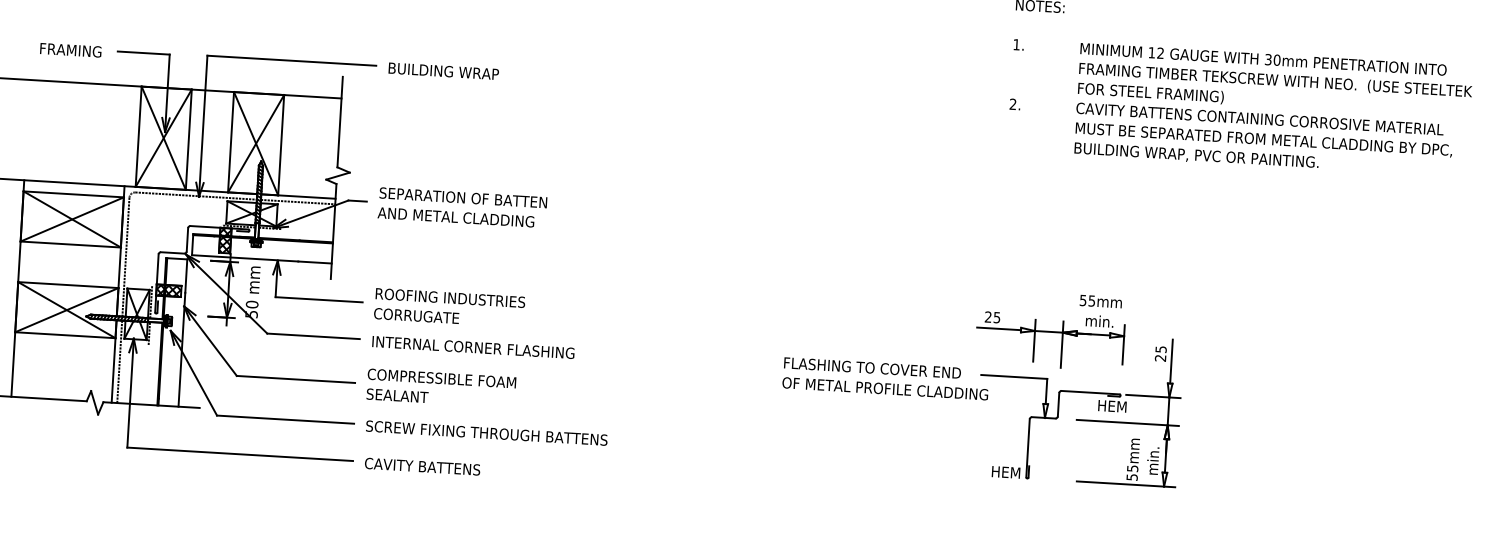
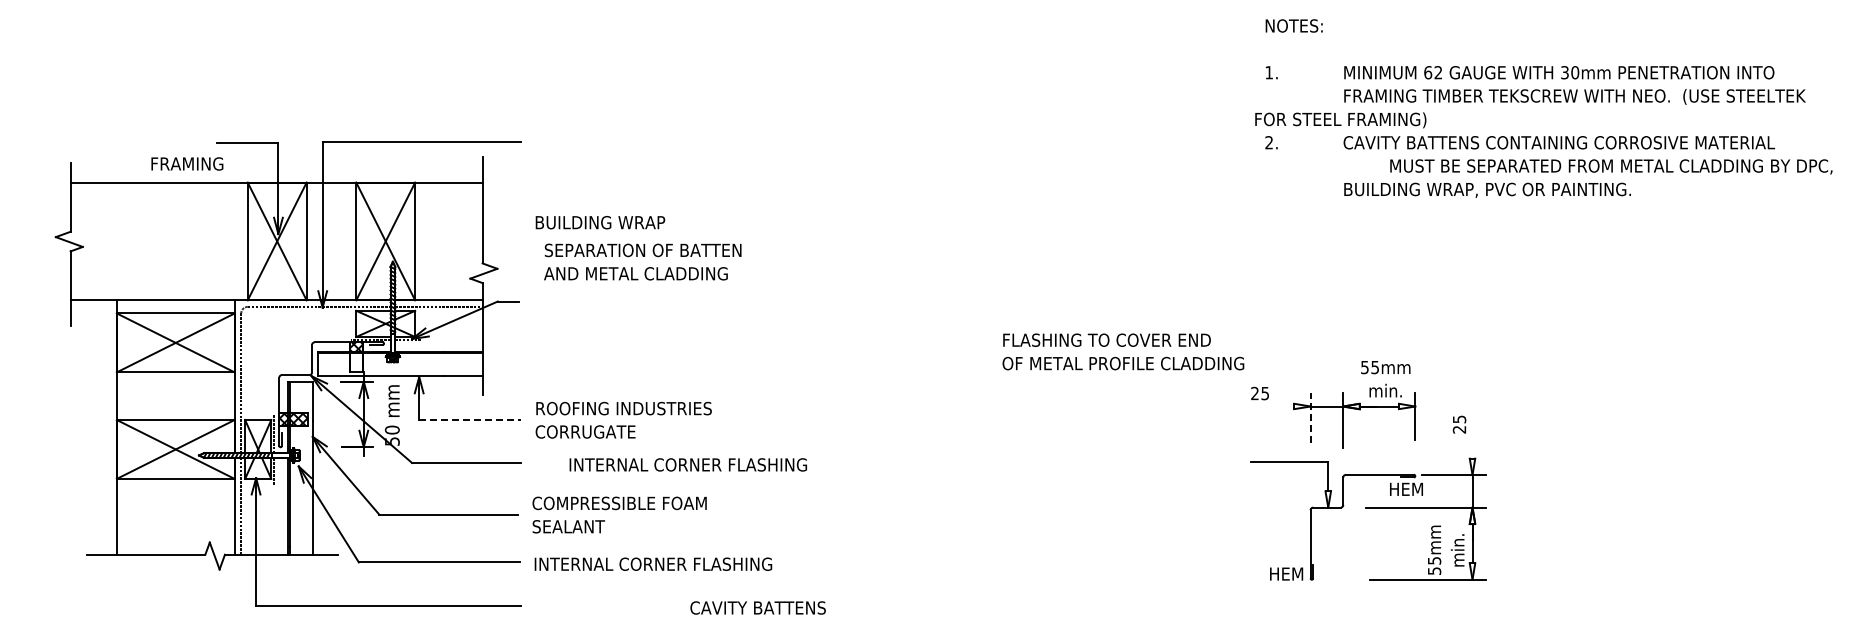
text: (70, 49) -> (187, 163), moved
text: (1152, 52) -> (1428, 72), 12 -> 62
text: (443, 71) -> (600, 222), moved
text: (1150, 93) -> (1340, 120), moved
text: (1264, 139) -> (1611, 166), moved
text: (462, 207) -> (642, 261), moved
hatch: (224, 244) -> (355, 361), removed
line: (319, 299) -> (470, 419), solid -> dashed
line: (999, 328) -> (1268, 406), removed
line: (1034, 340) -> (1310, 417), solid -> dashed
text: (472, 347) -> (687, 464), moved
line: (1171, 361) -> (1472, 432), removed
text: (886, 378) -> (1123, 351), moved
text: (486, 432) -> (675, 563), SCREW FIXING THROUGH BATTENS -> INTERNAL CORNER FLASHING
text: (422, 466) -> (757, 607), moved

